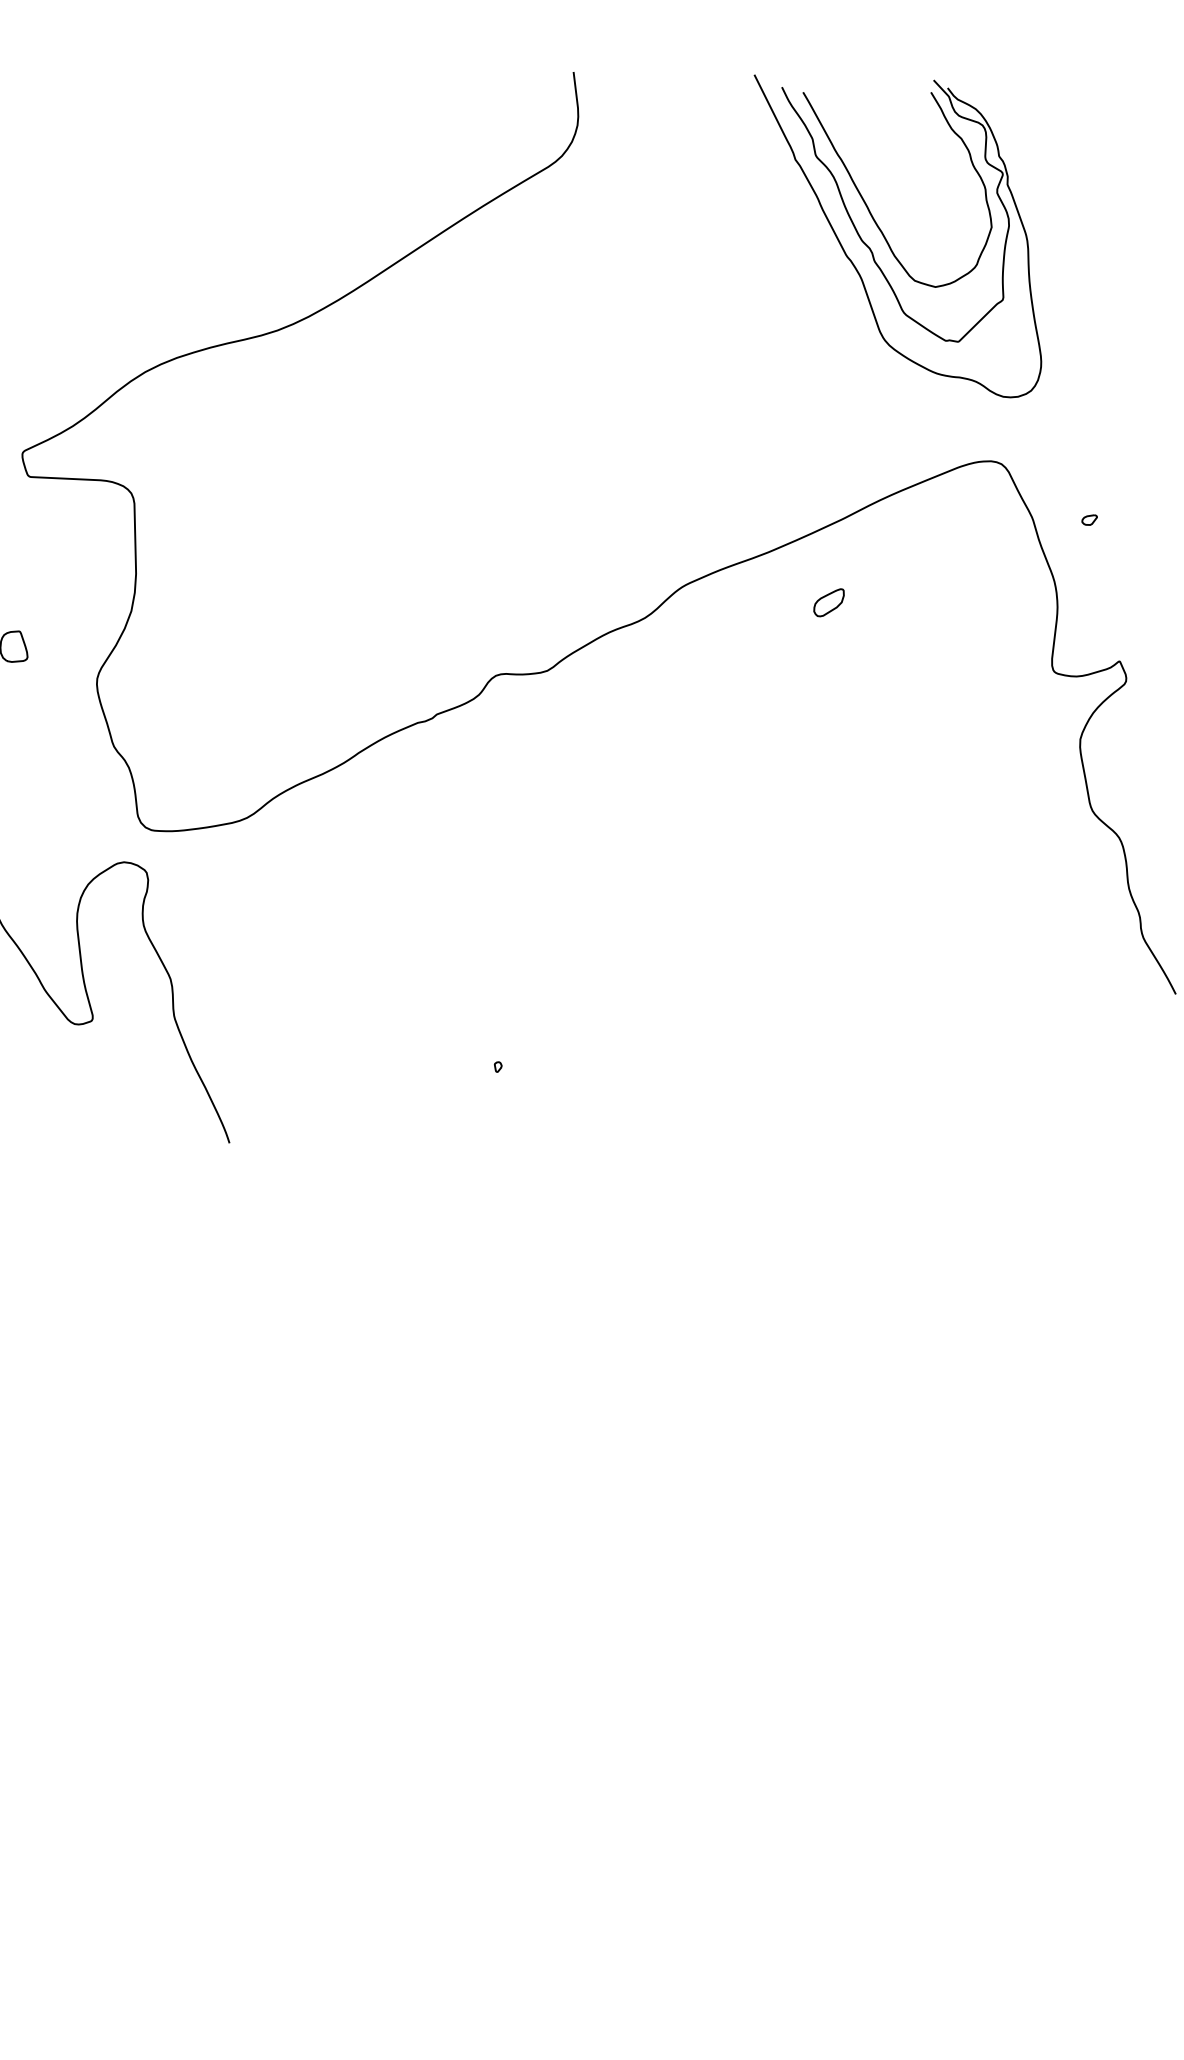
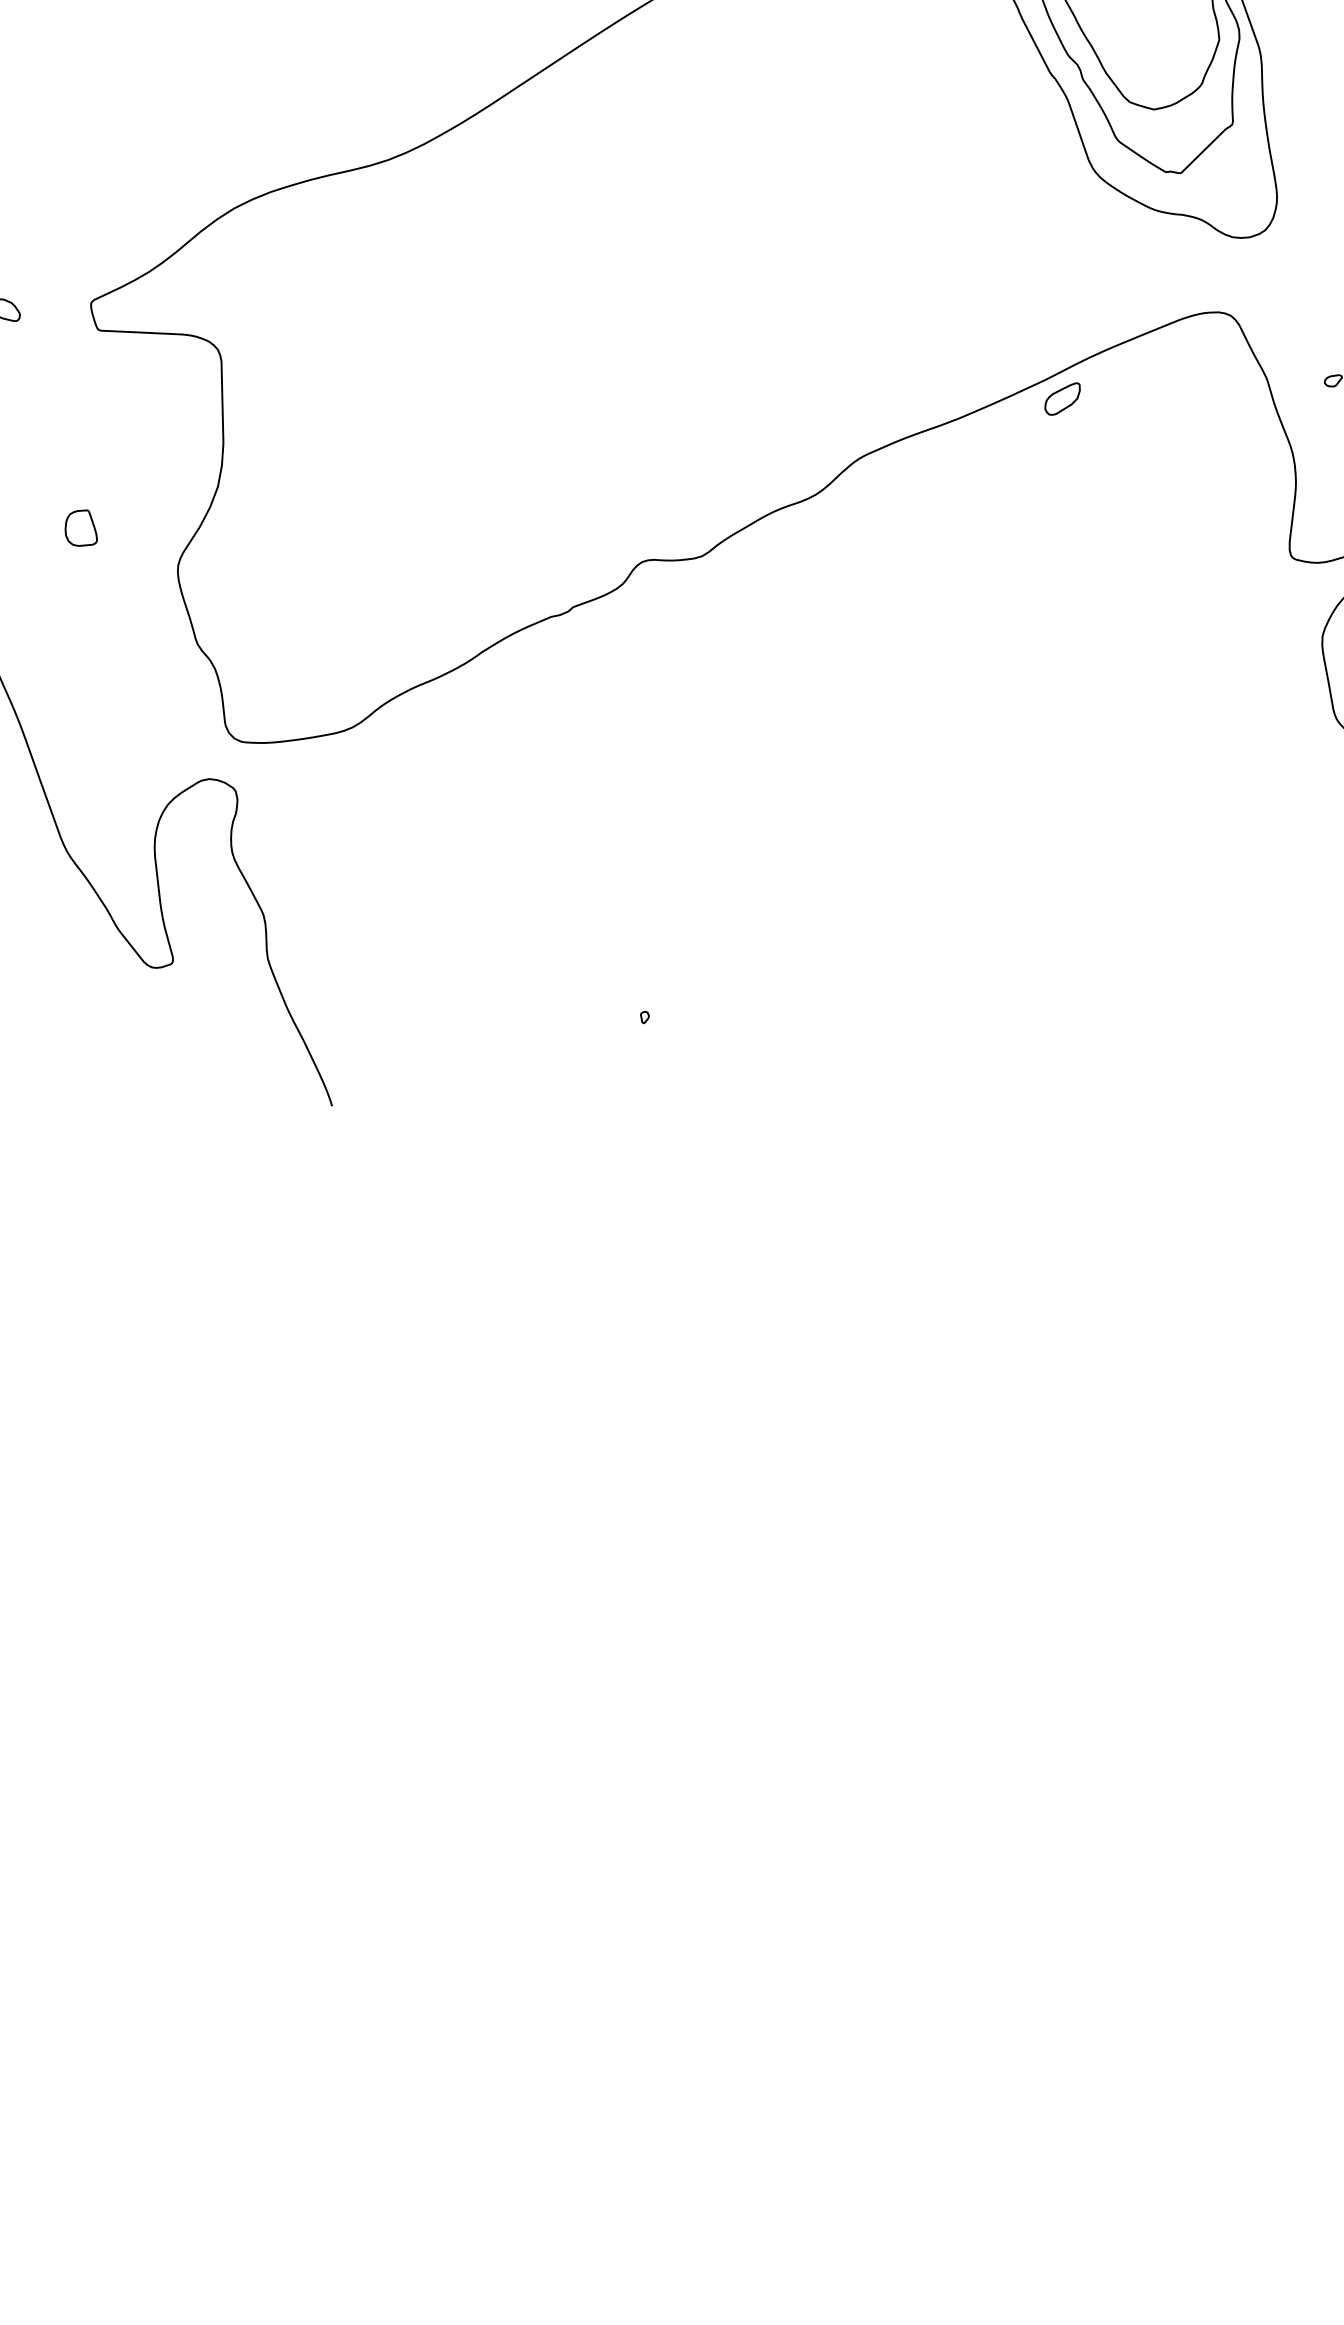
part: (828, 602) -> (1061, 398), moved

